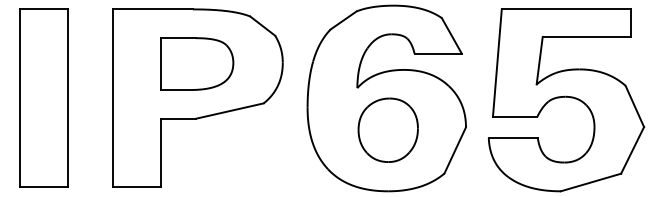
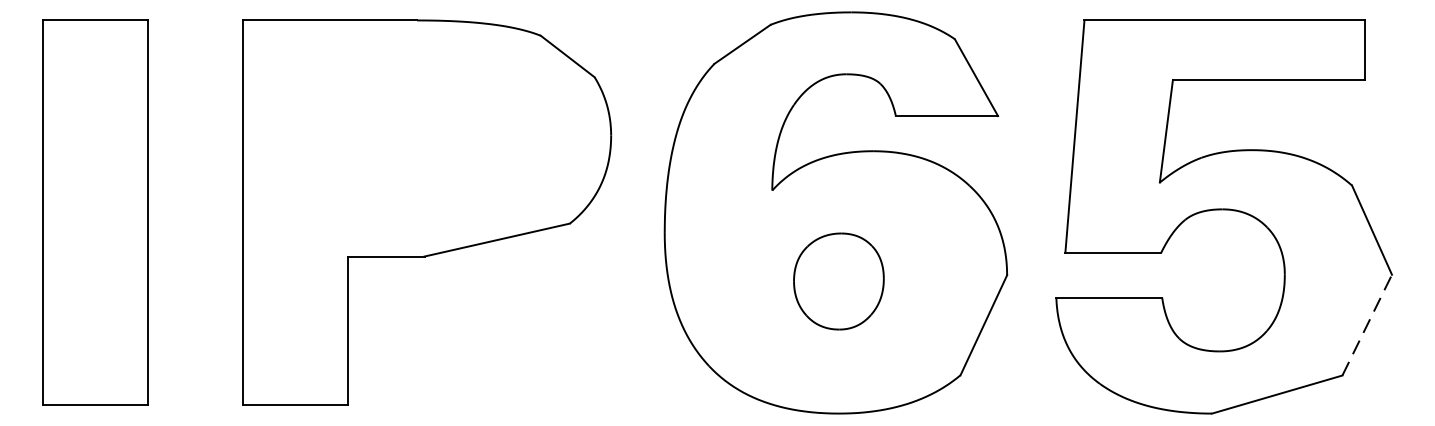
part: (197, 63) -> (426, 137), removed
part: (387, 129) -> (837, 280), size x0.7
line: (632, 150) -> (1366, 325), solid -> dashed

